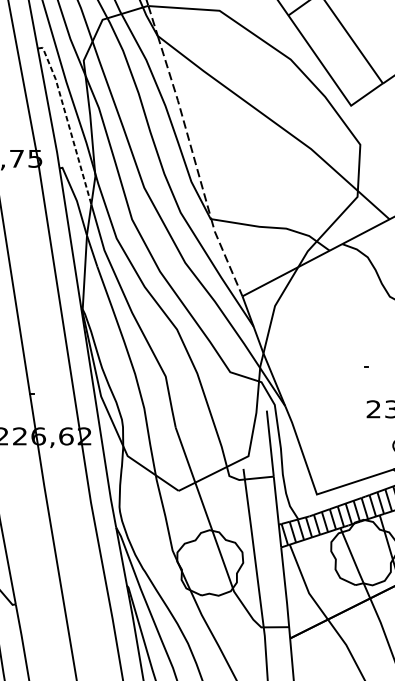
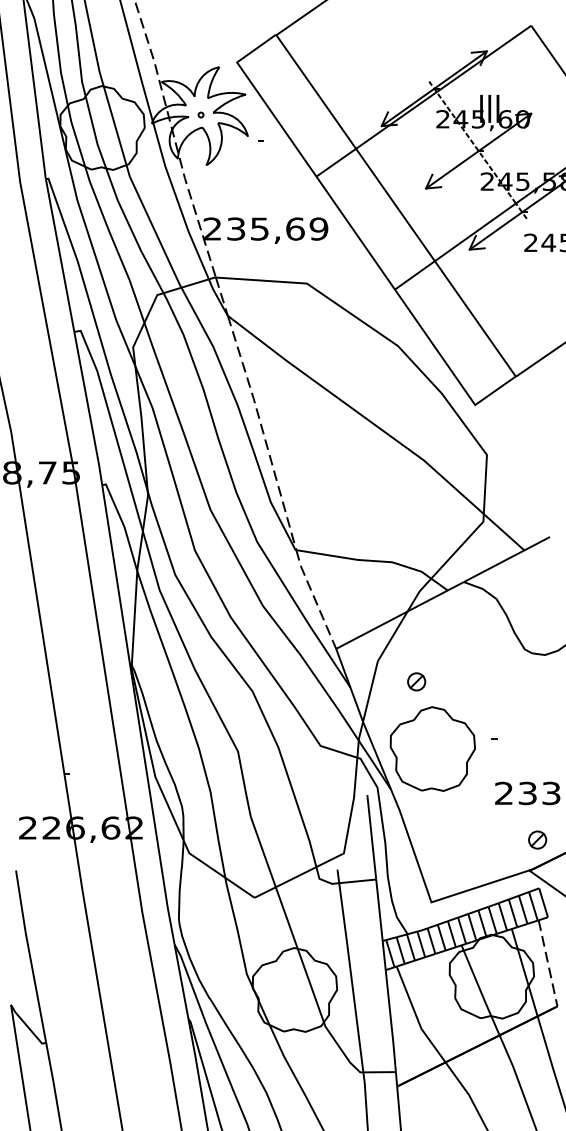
line: (67, 121) -> (112, 425), dashed -> solid
part: (305, 321) -> (416, 681), added
part: (317, 374) -> (432, 748), added

